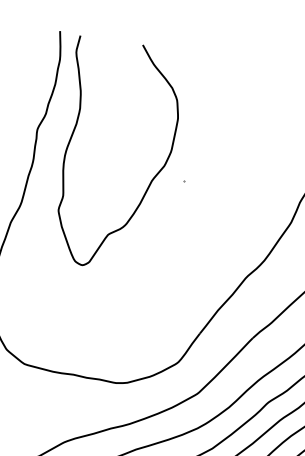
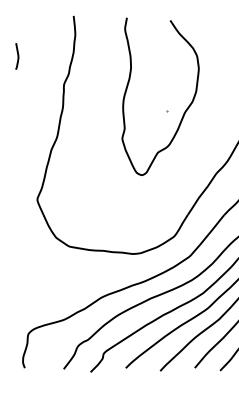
curve: (151, 178) -> (184, 111), moved

